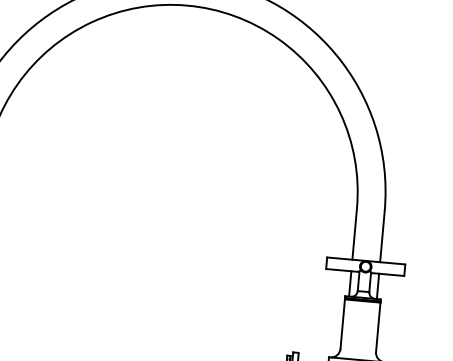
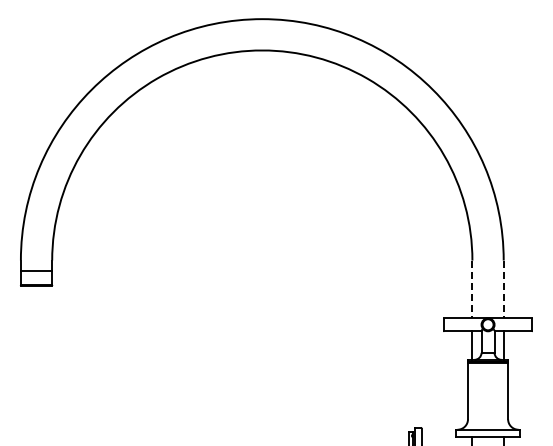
line: (354, 234) -> (472, 289), solid -> dashed
line: (382, 236) -> (503, 289), solid -> dashed

